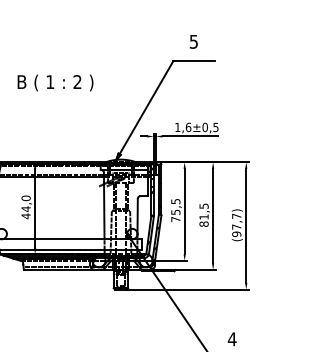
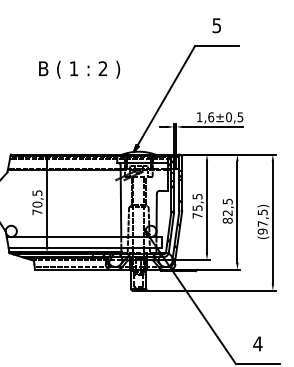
text: (55, 82) -> (79, 69), moved
text: (25, 207) -> (36, 202), 44,0 -> 70,5
text: (236, 215) -> (262, 211), (97,7) -> (97,5)
text: (203, 216) -> (227, 212), 81,5 -> 82,5

